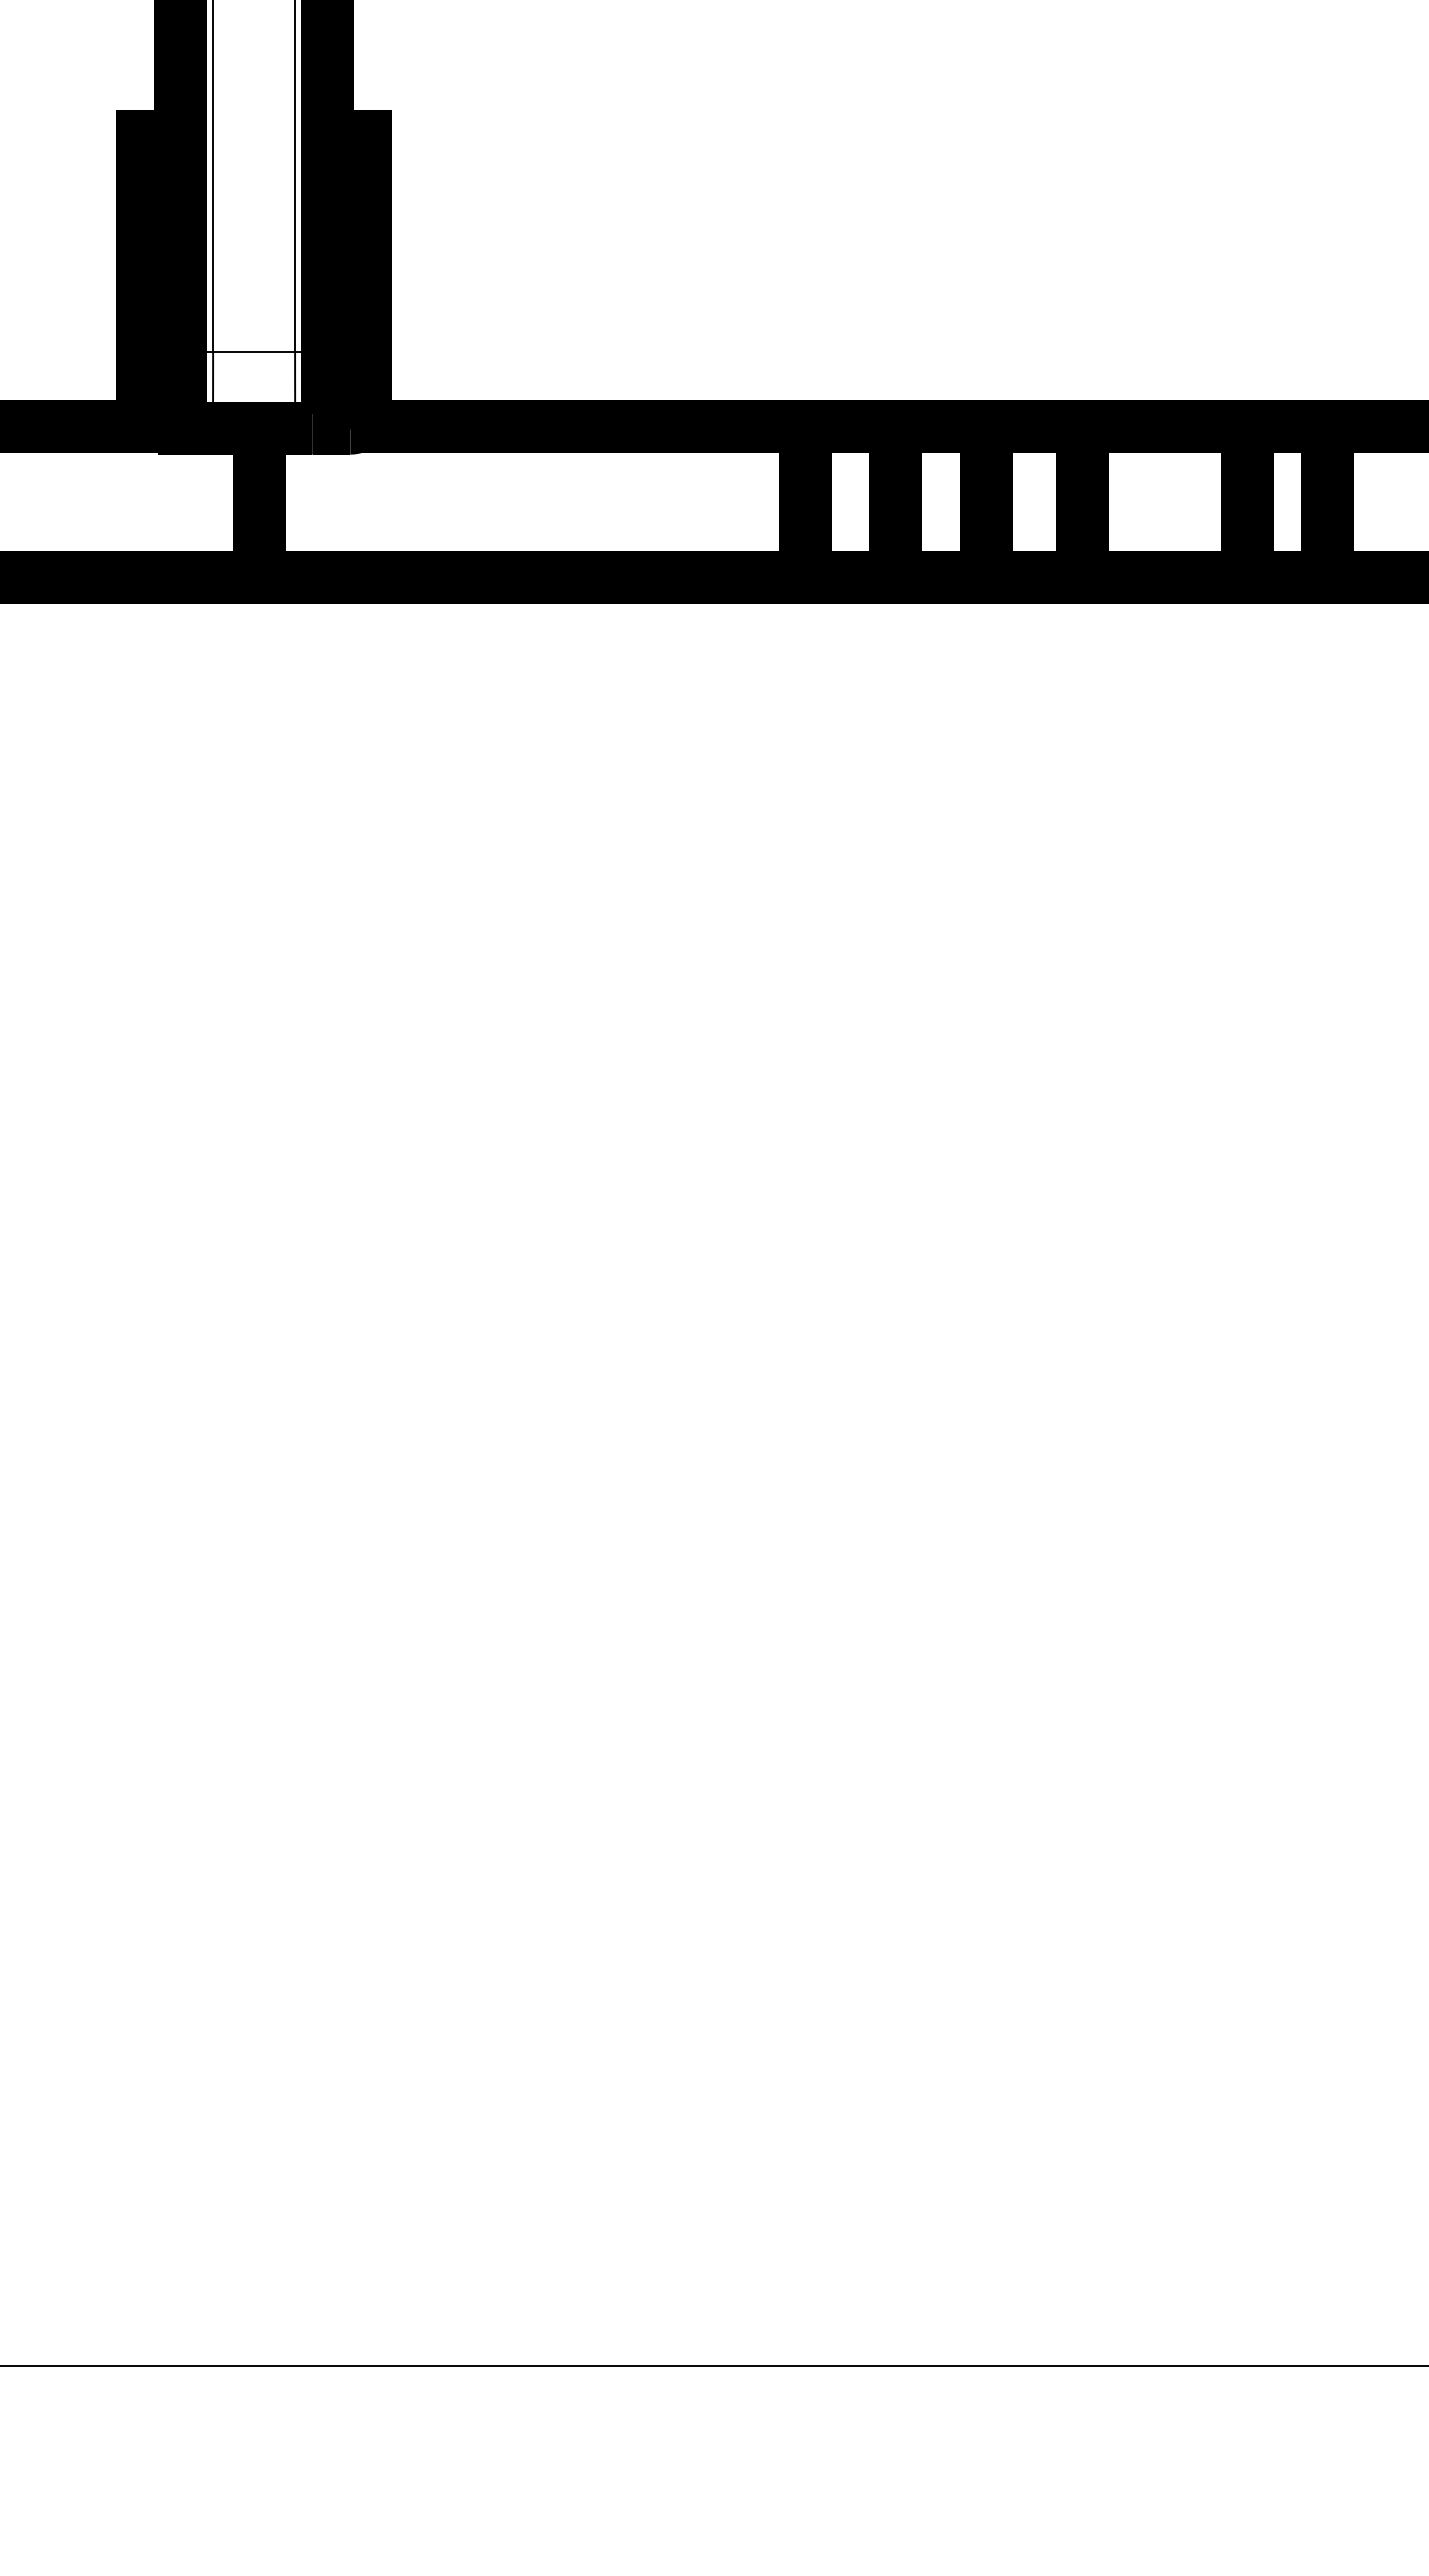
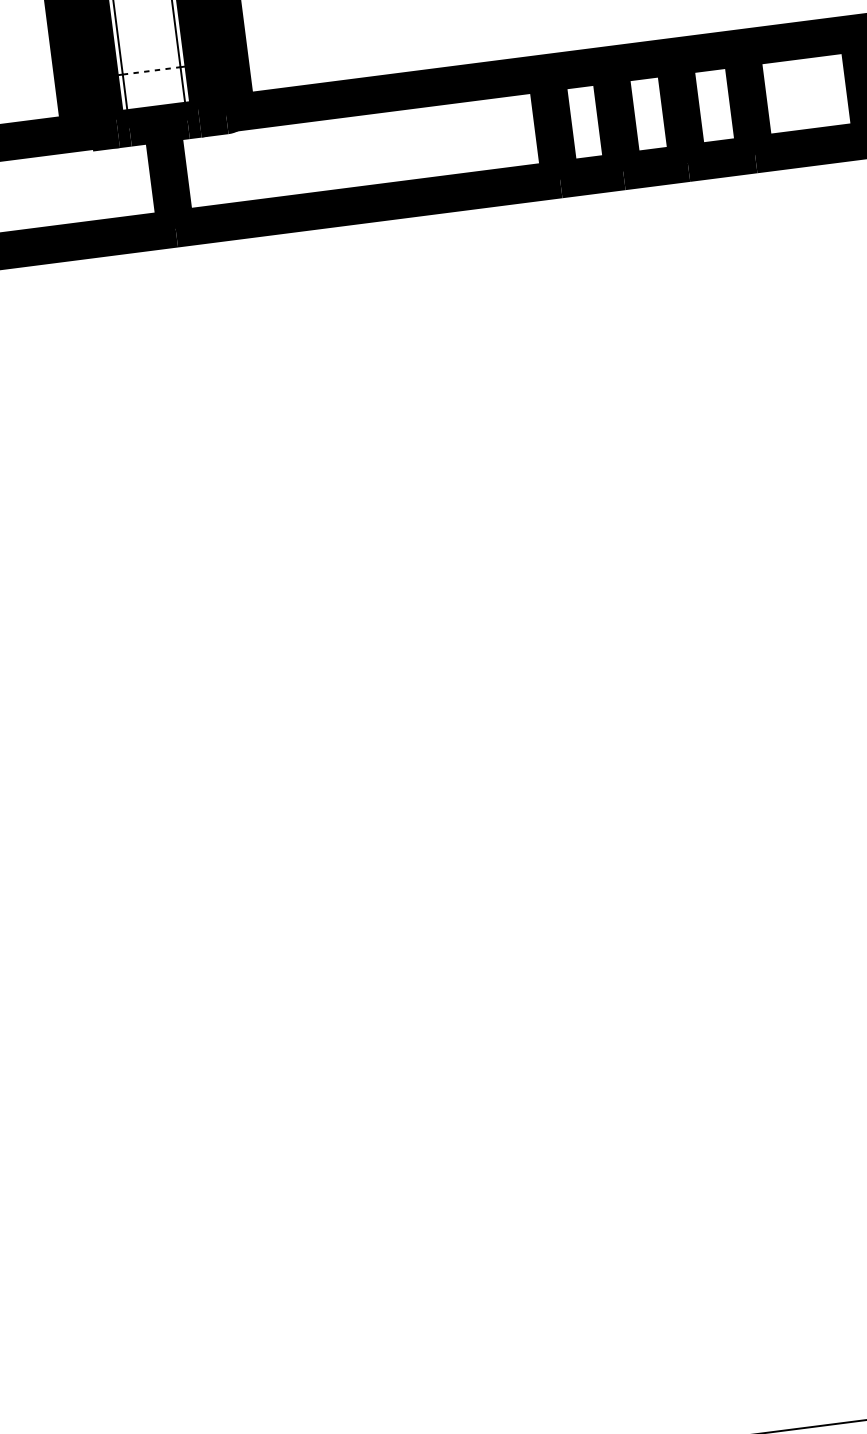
line: (254, 352) -> (151, 70), solid -> dashed

